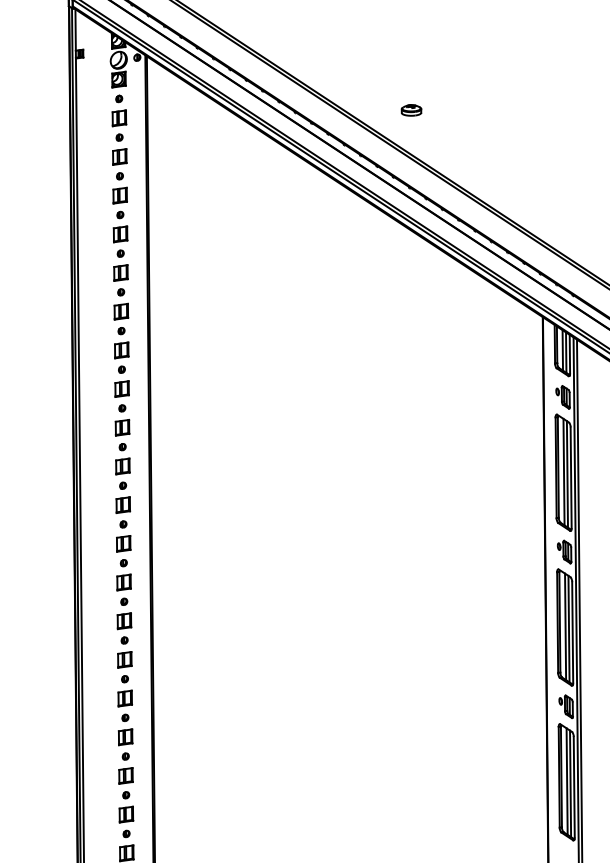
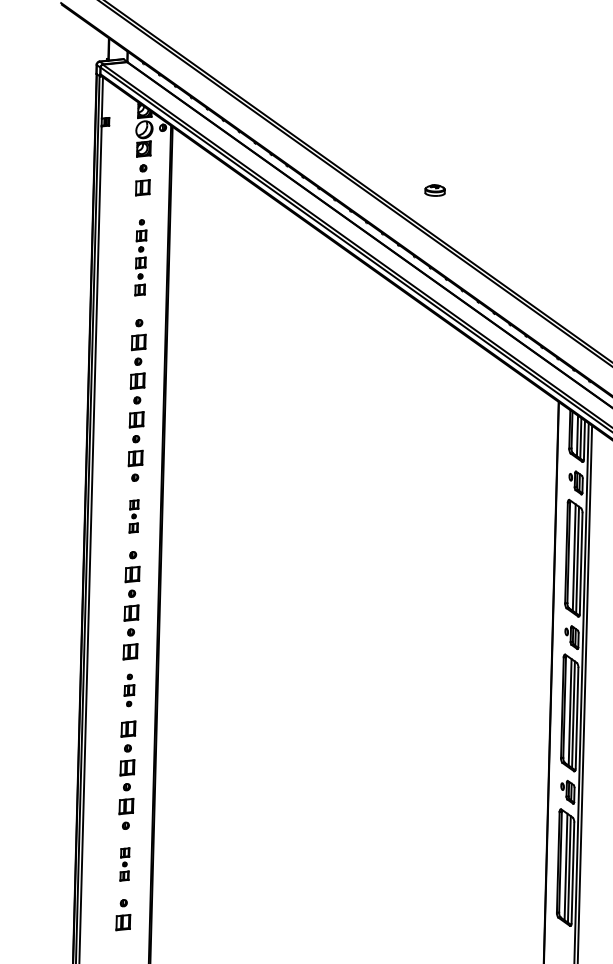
part: (119, 188) -> (140, 257), size x0.7
part: (122, 447) -> (133, 516), size x0.6
part: (124, 621) -> (129, 690), size x0.7
part: (125, 795) -> (124, 864), size x0.6

